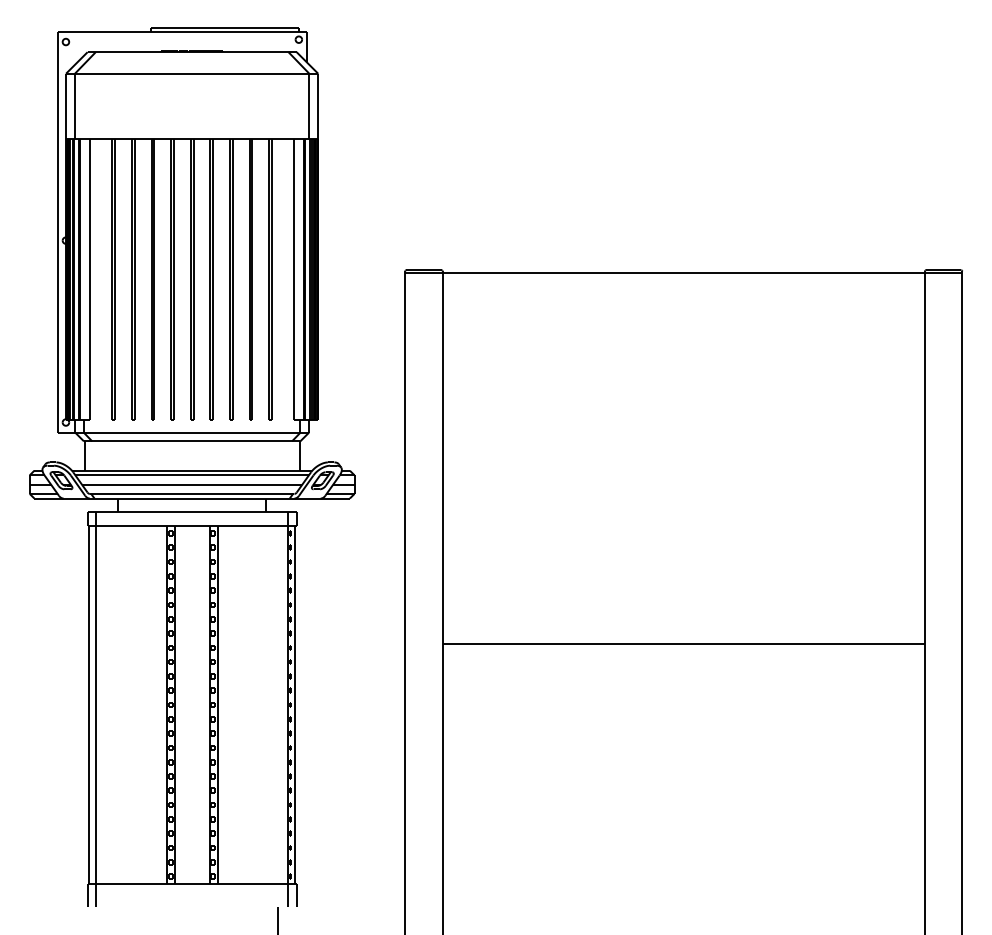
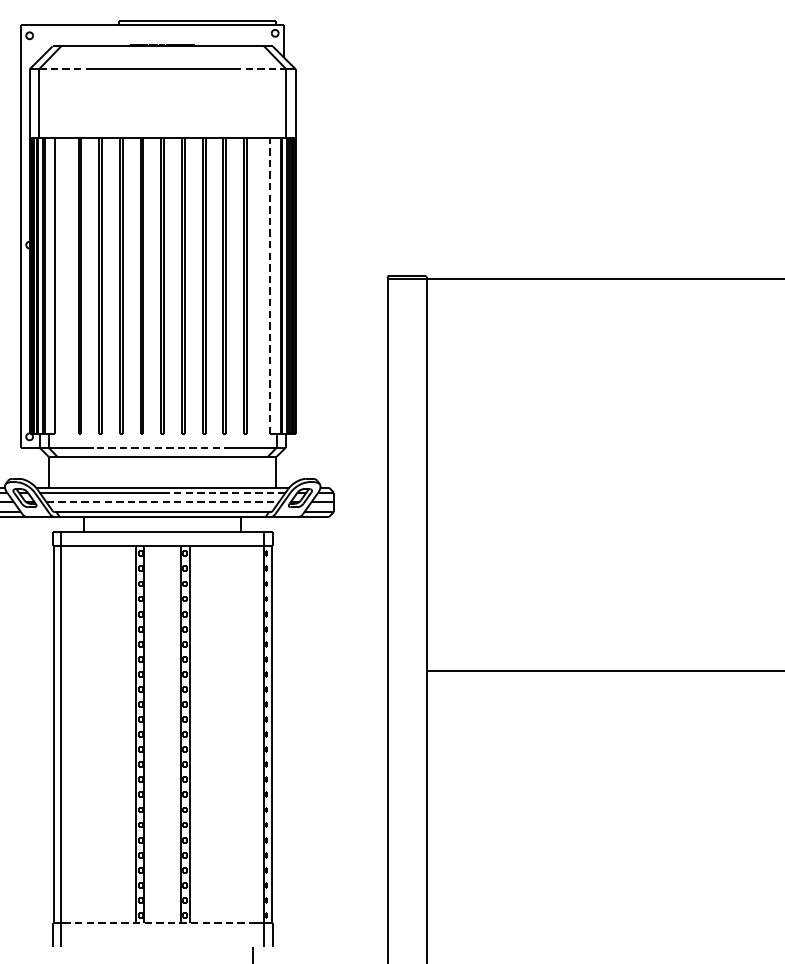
line: (99, 73) -> (65, 68), solid -> dashed
line: (284, 73) -> (260, 68), solid -> dashed
line: (294, 279) -> (270, 286), solid -> dashed
line: (191, 432) -> (162, 447), solid -> dashed
line: (250, 475) -> (224, 492), solid -> dashed
line: (192, 484) -> (163, 502), solid -> dashed
line: (192, 883) -> (163, 922), solid -> dashed

